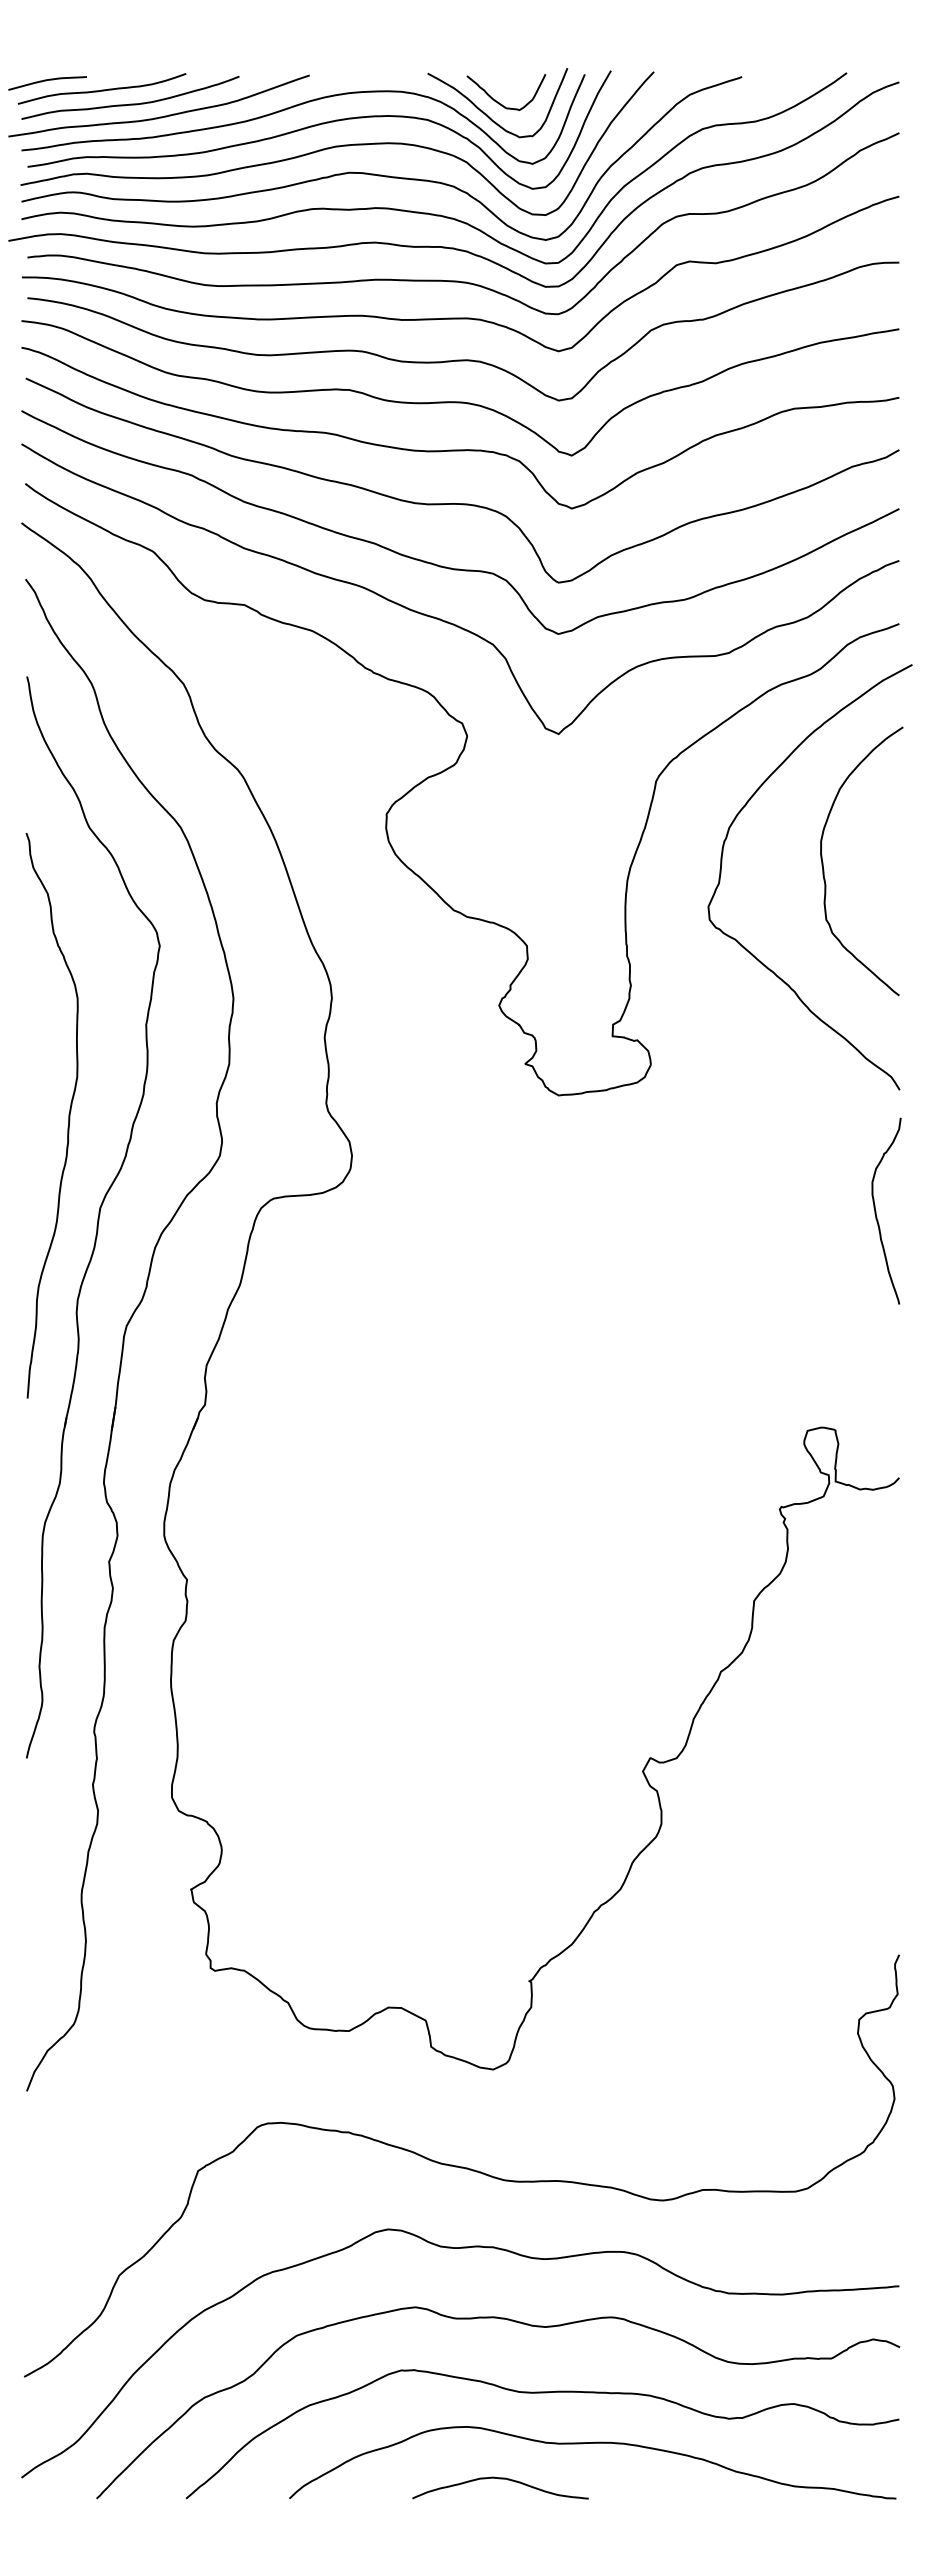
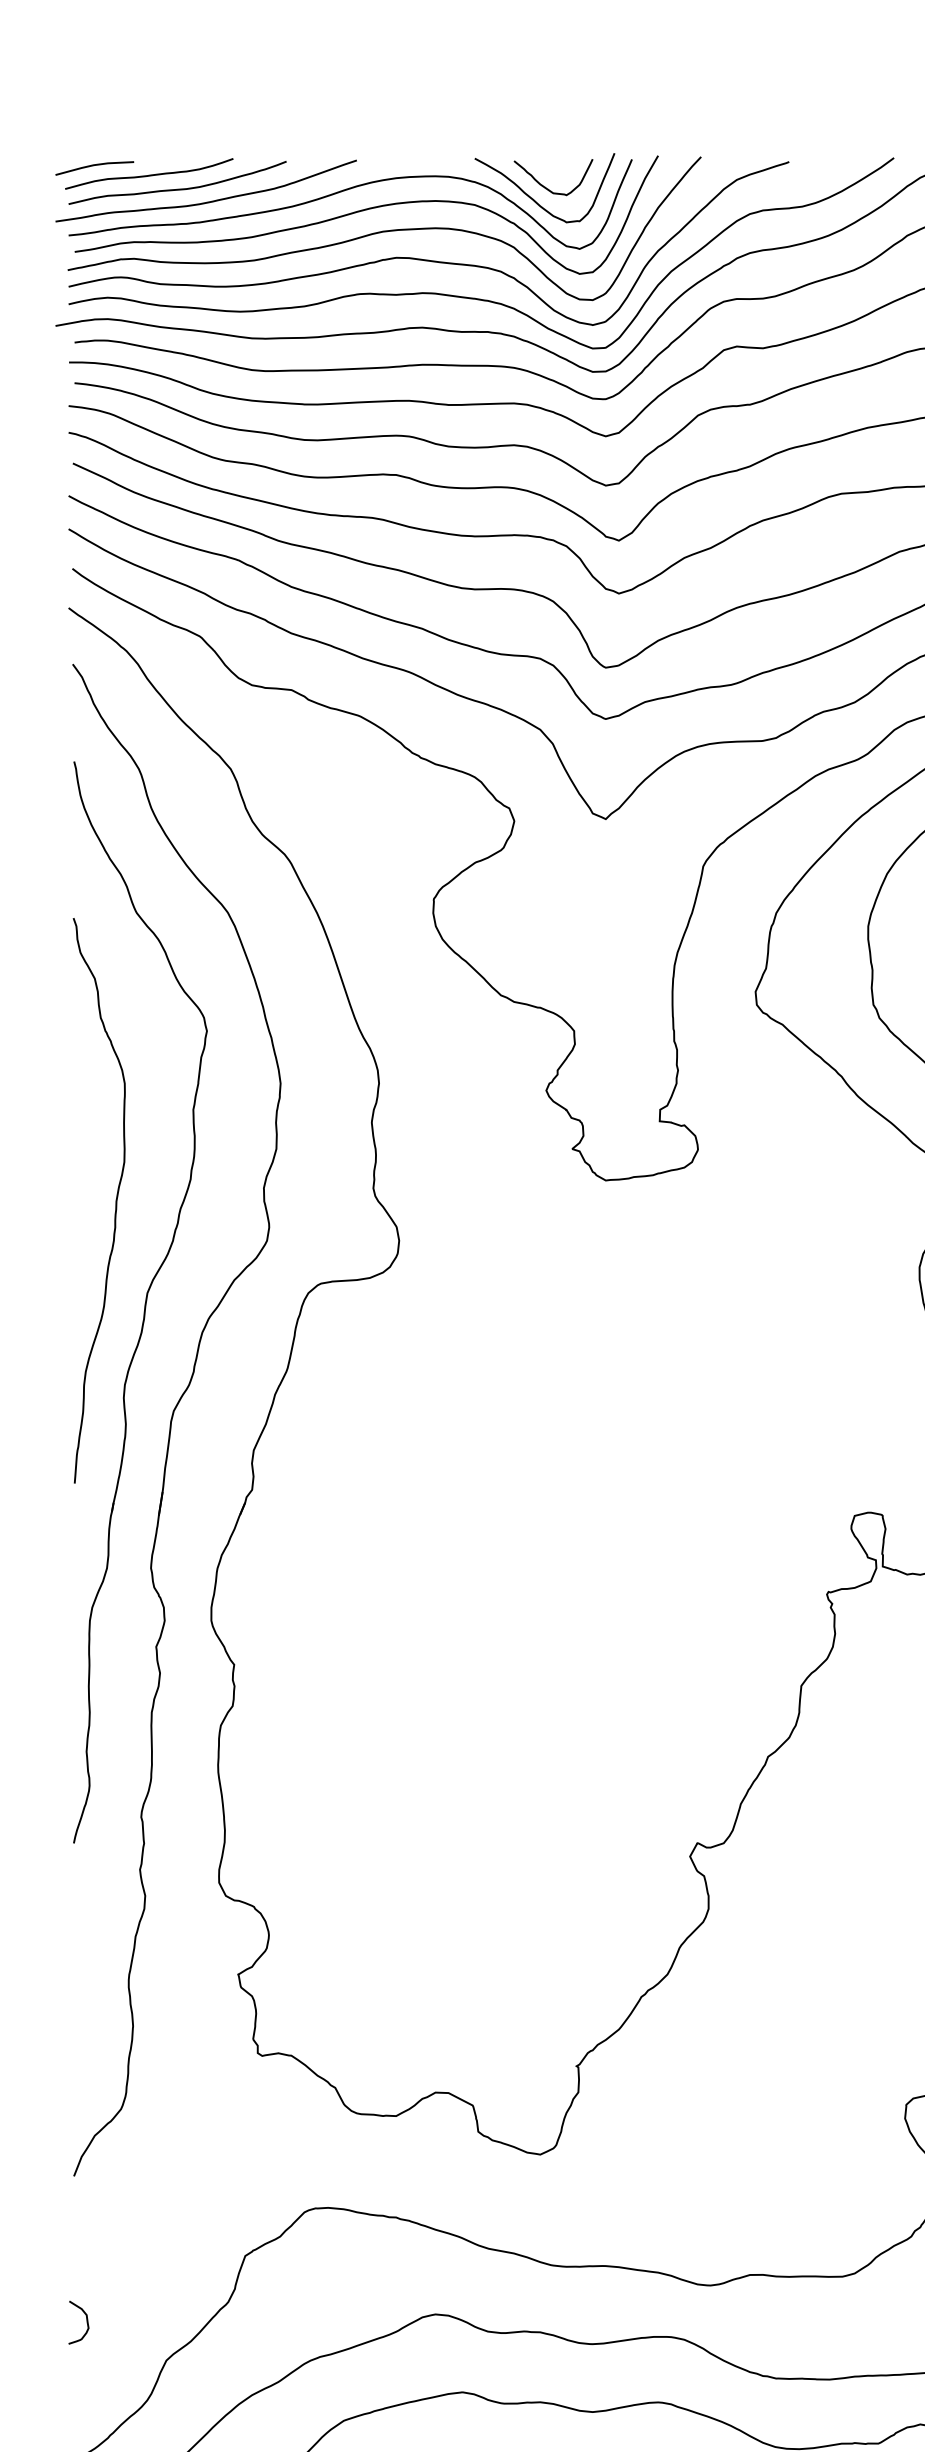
curve: (39, 2237) -> (86, 2322), added

